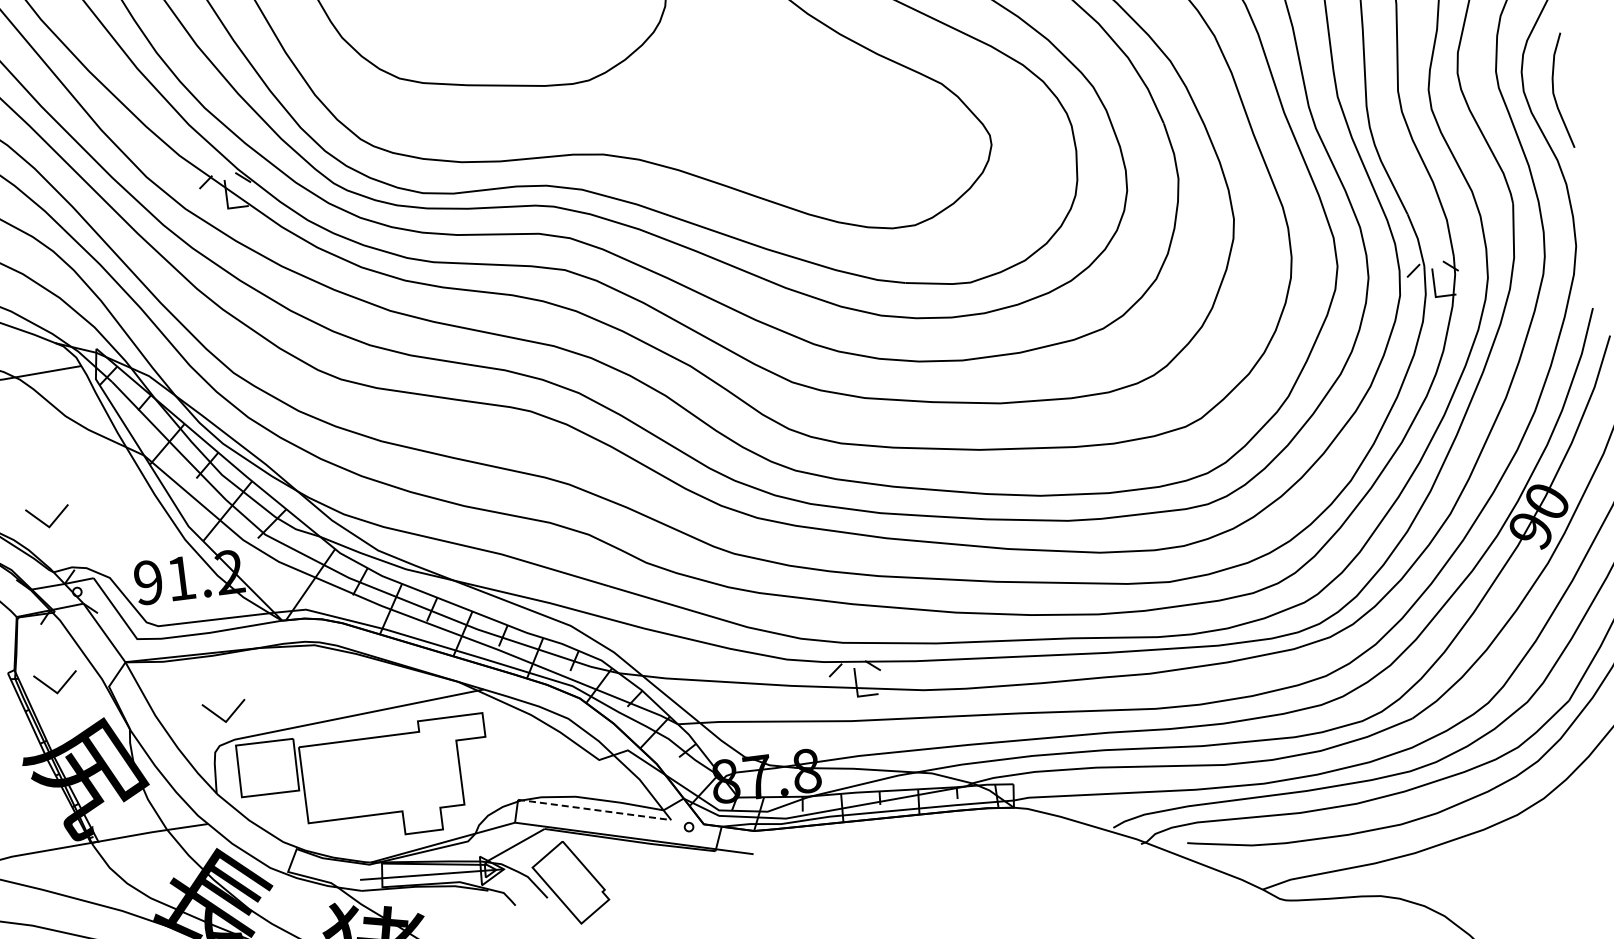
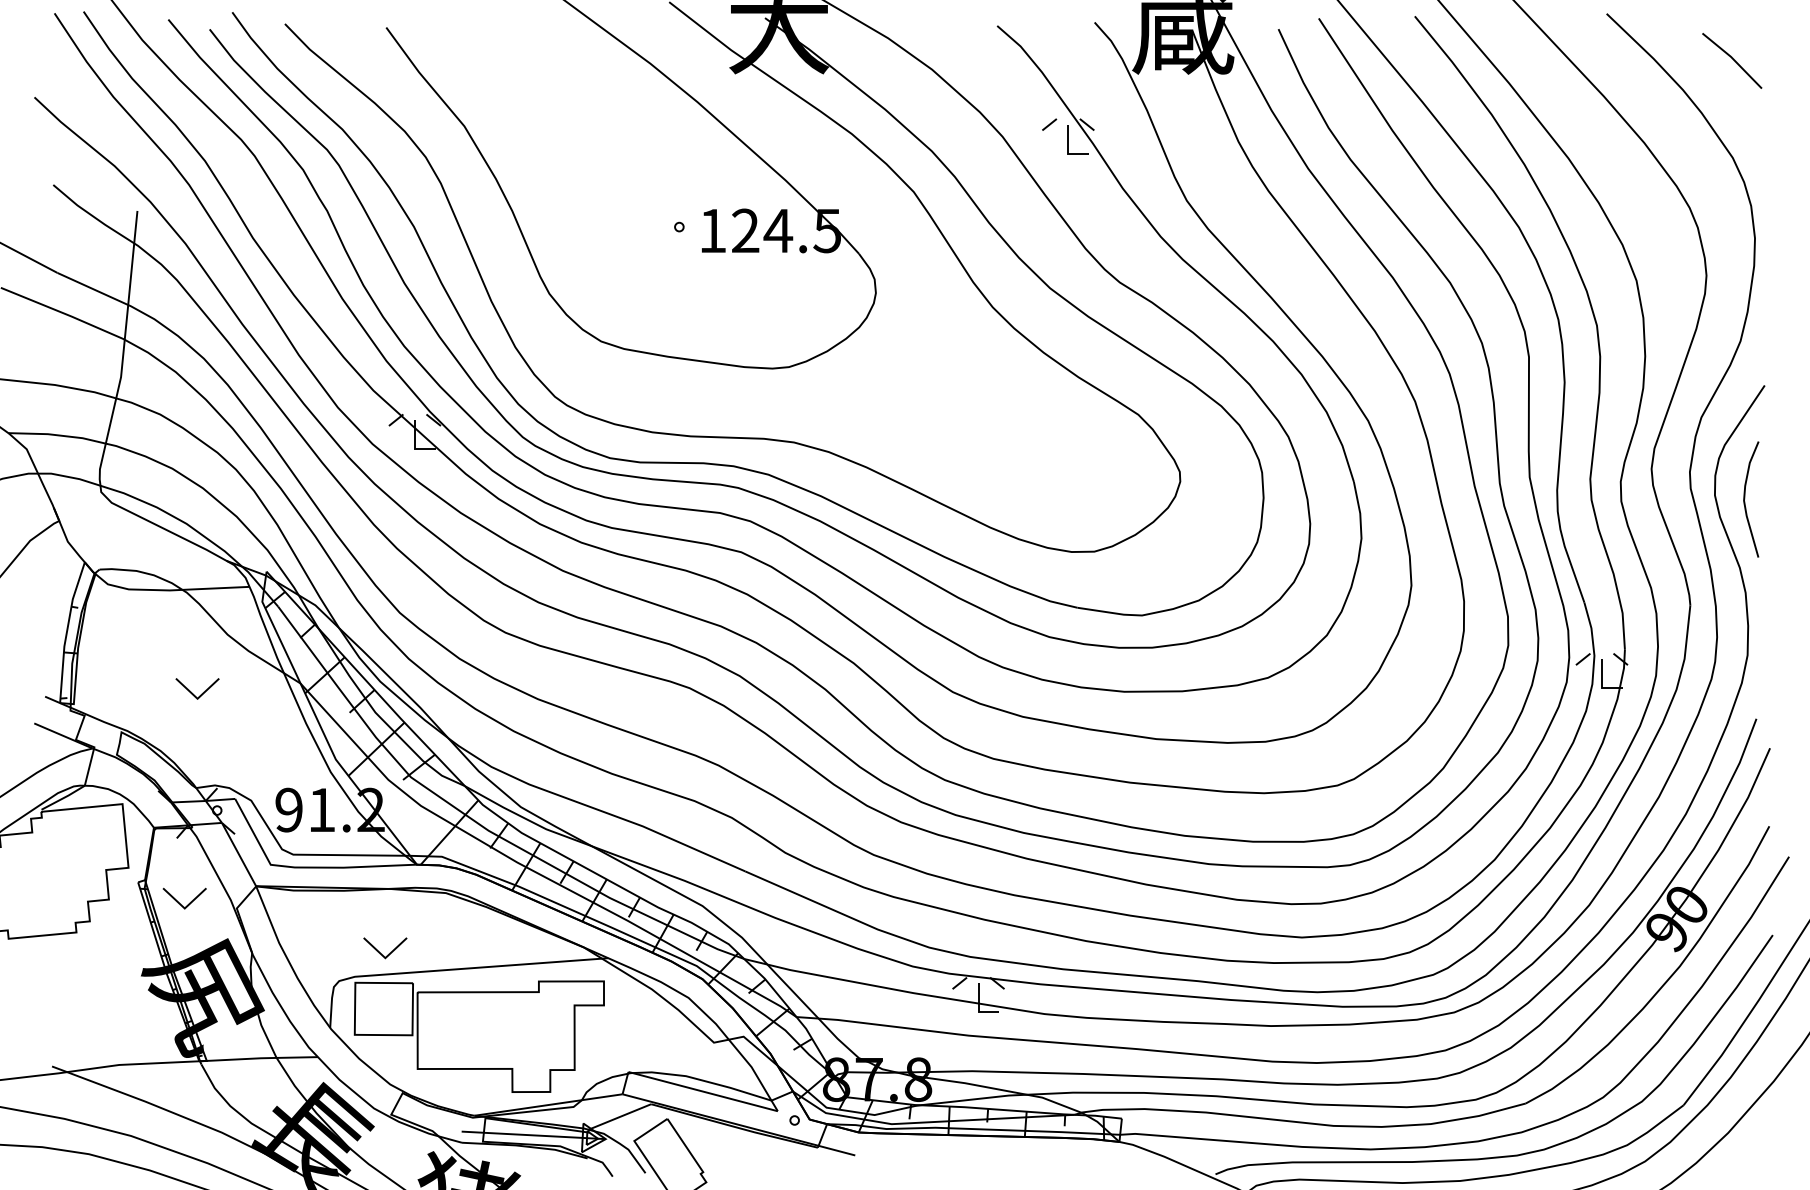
part: (43, 521) -> (192, 692), moved
part: (224, 712) -> (385, 948), moved
line: (593, 809) -> (702, 1091), dashed -> solid

